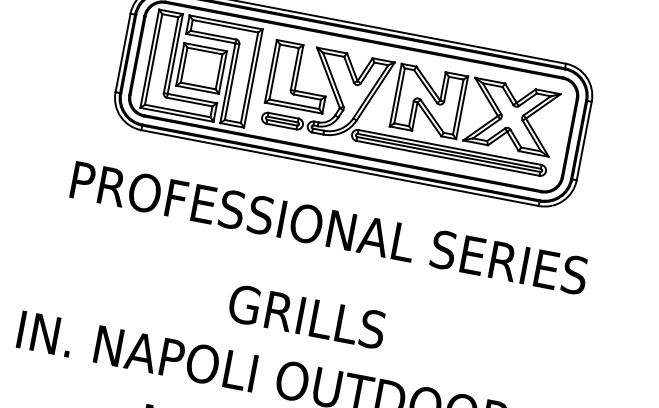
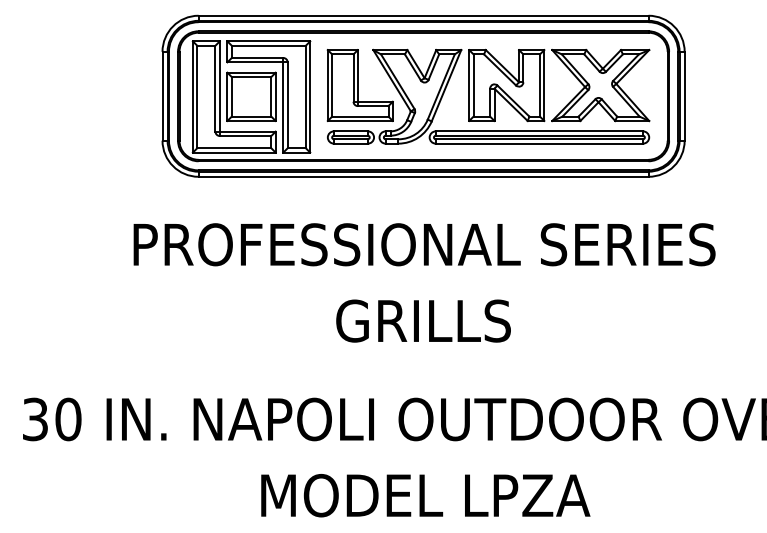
text: (307, 316) -> (423, 320), moved

